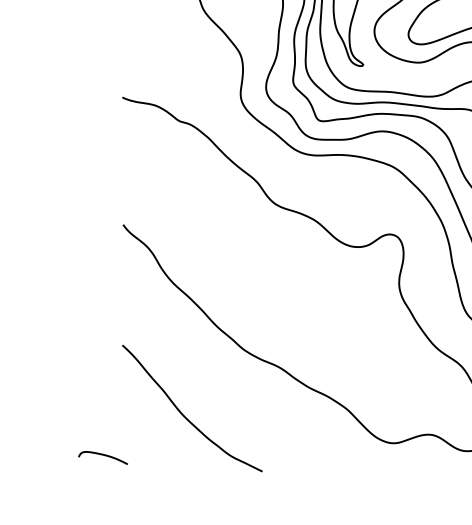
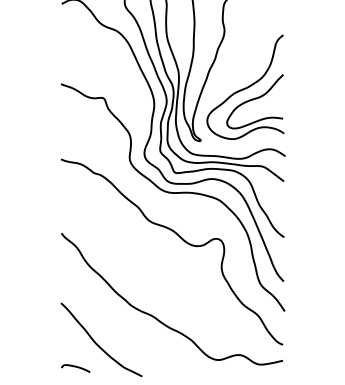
curve: (102, 456) -> (75, 367), moved

